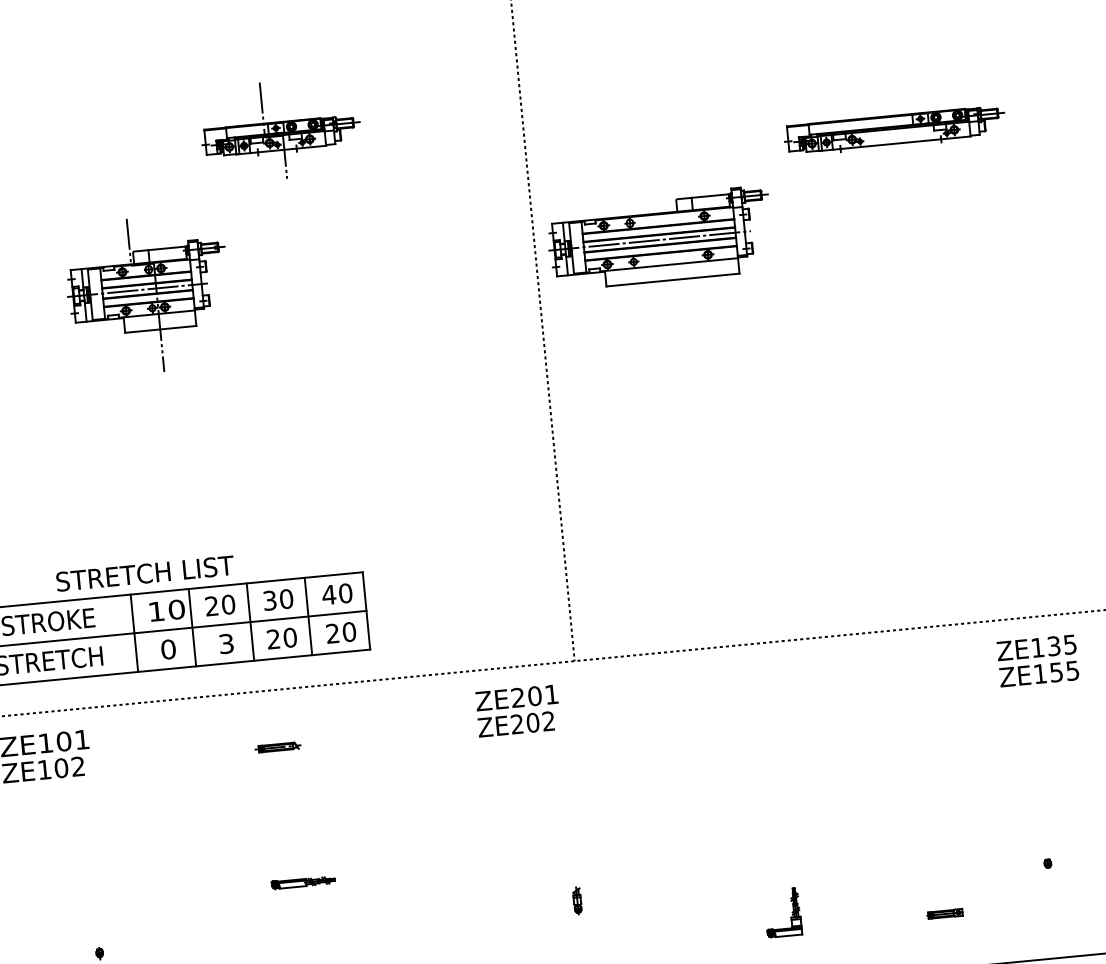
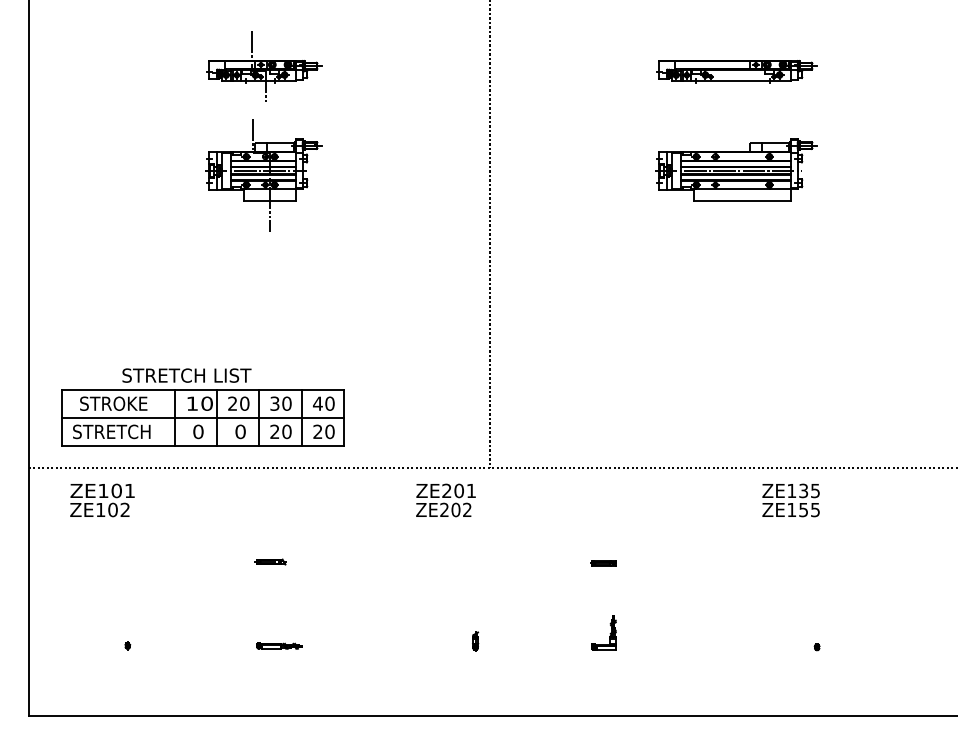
part: (281, 130) -> (264, 66), moved
part: (894, 130) -> (736, 71), moved
part: (660, 237) -> (736, 169), moved
part: (148, 295) -> (263, 175), moved
text: (226, 643) -> (240, 431), 3 -> 0
text: (1037, 661) -> (790, 500), moved
part: (277, 746) -> (270, 561), moved
part: (303, 881) -> (279, 645), moved
part: (790, 912) -> (609, 633), moved
part: (944, 914) -> (603, 563), moved

